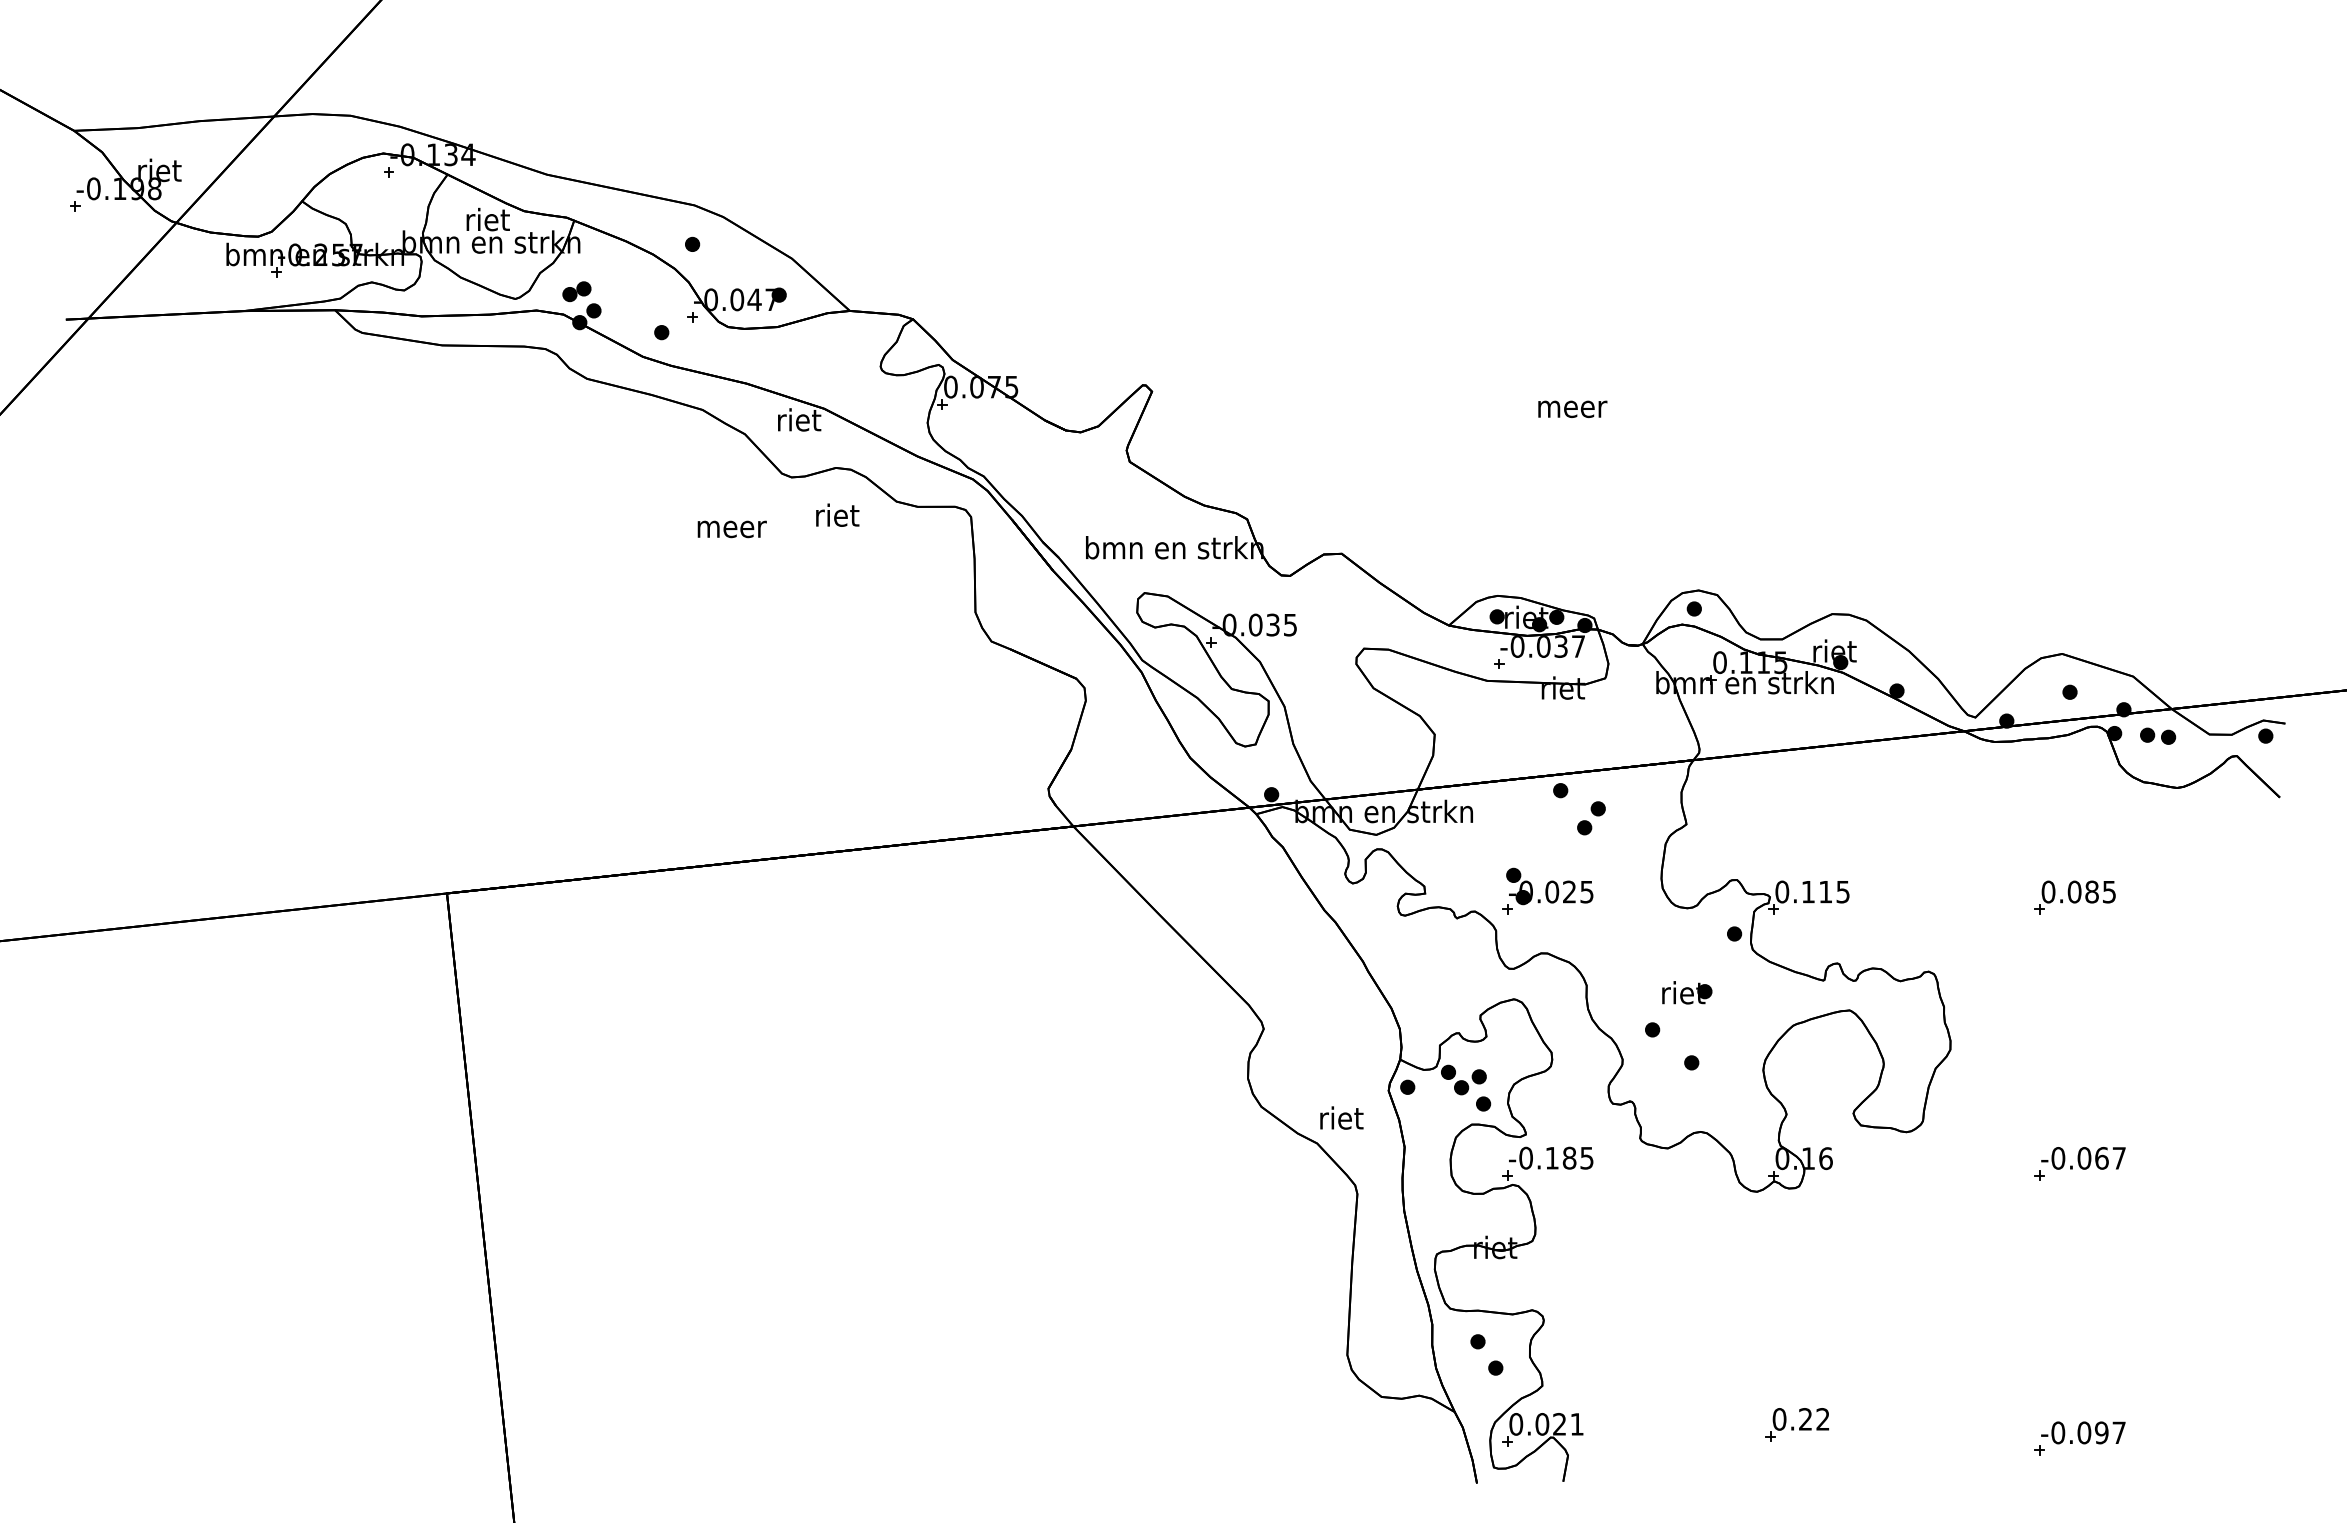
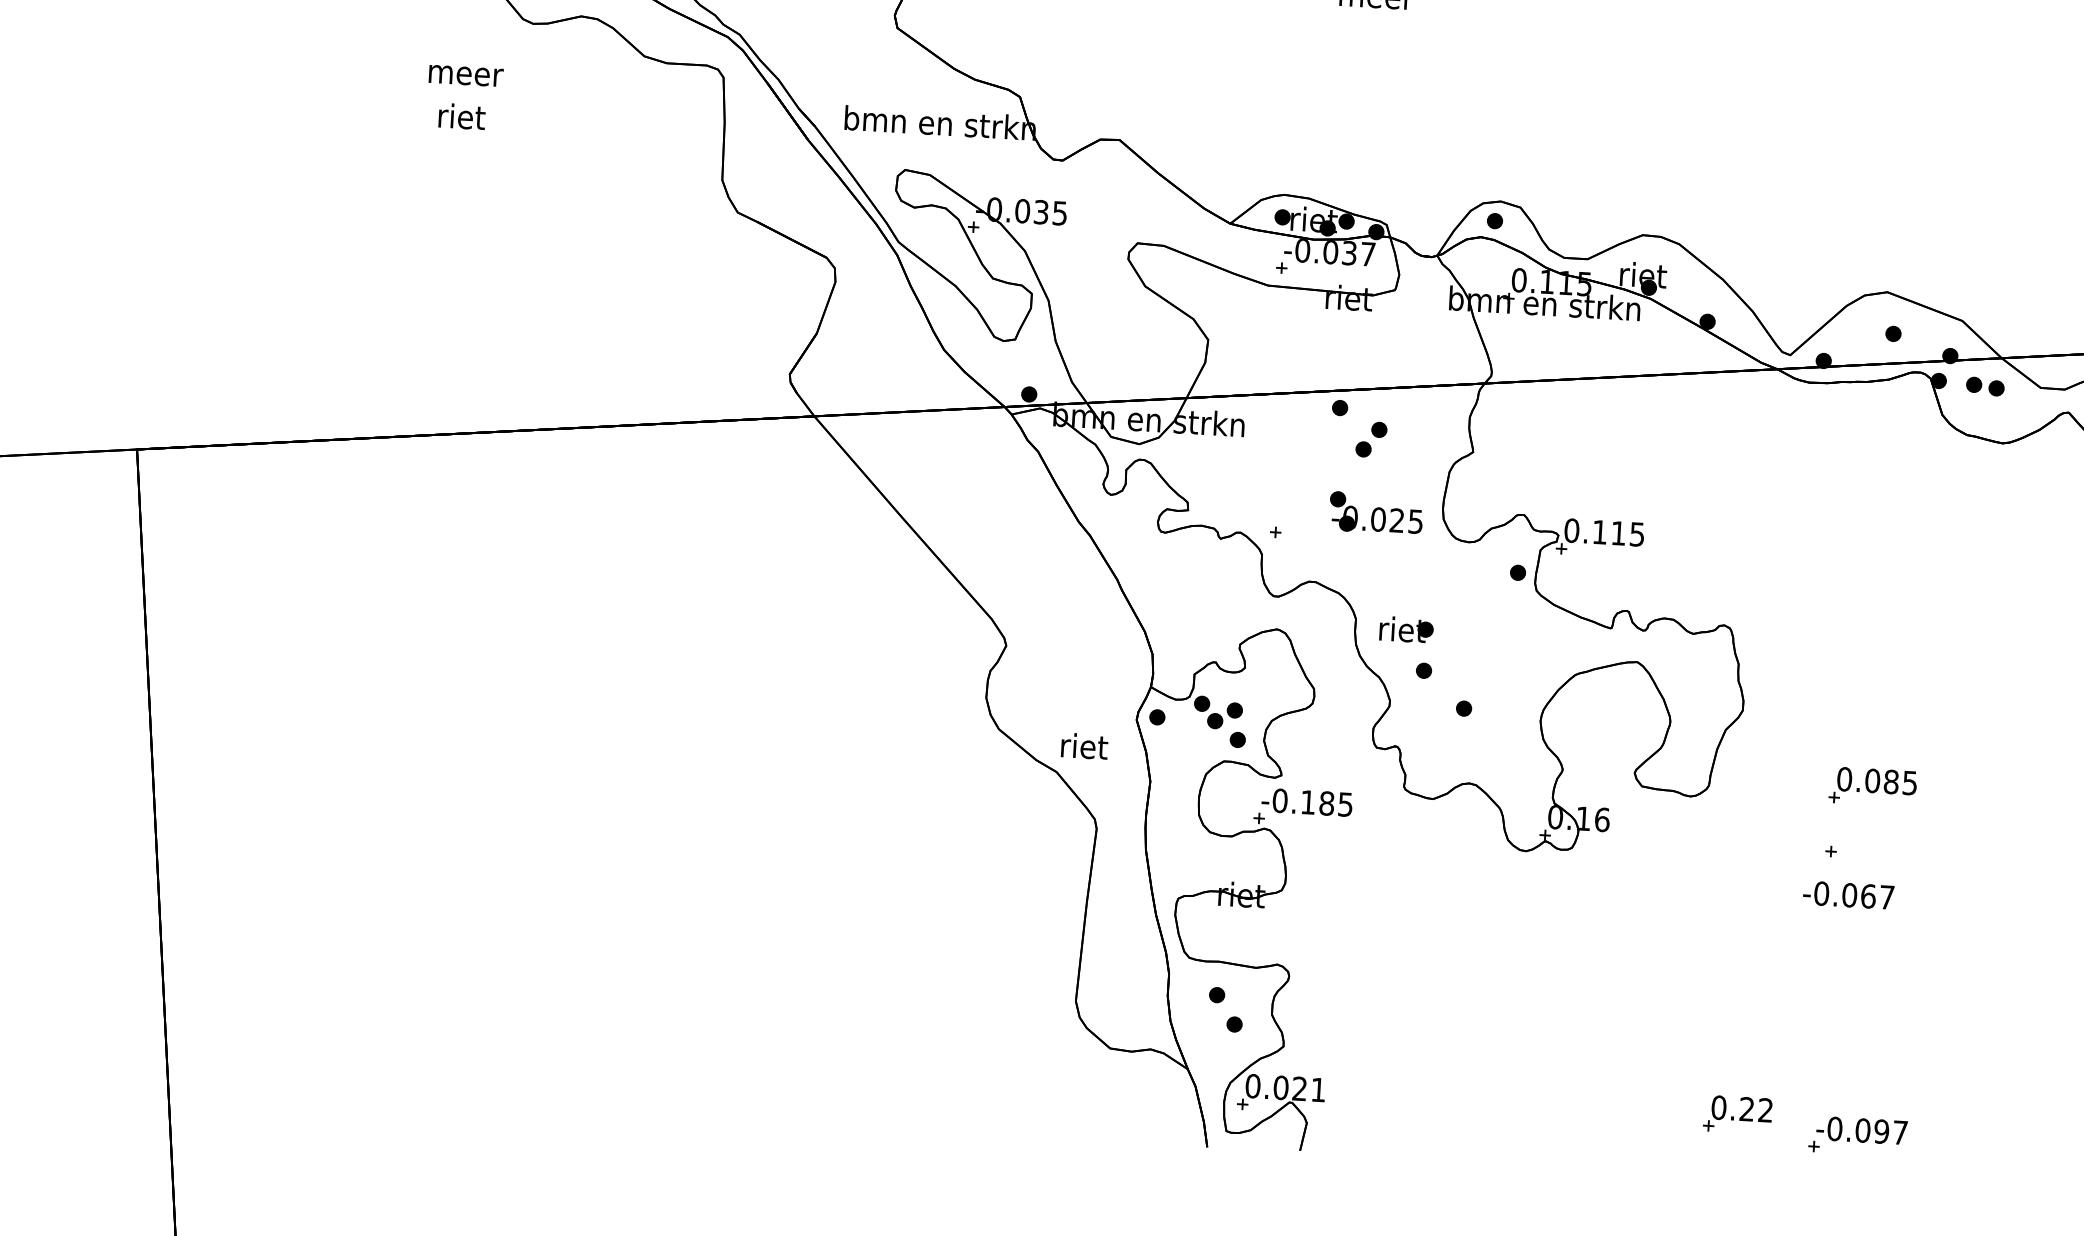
text: (837, 514) -> (461, 115), moved
part: (1549, 886) -> (1375, 513), moved
part: (2074, 897) -> (1872, 786), moved
part: (1687, 992) -> (1406, 629), moved
text: (2083, 1158) -> (1848, 895), moved
part: (1797, 1424) -> (1737, 1114), moved

